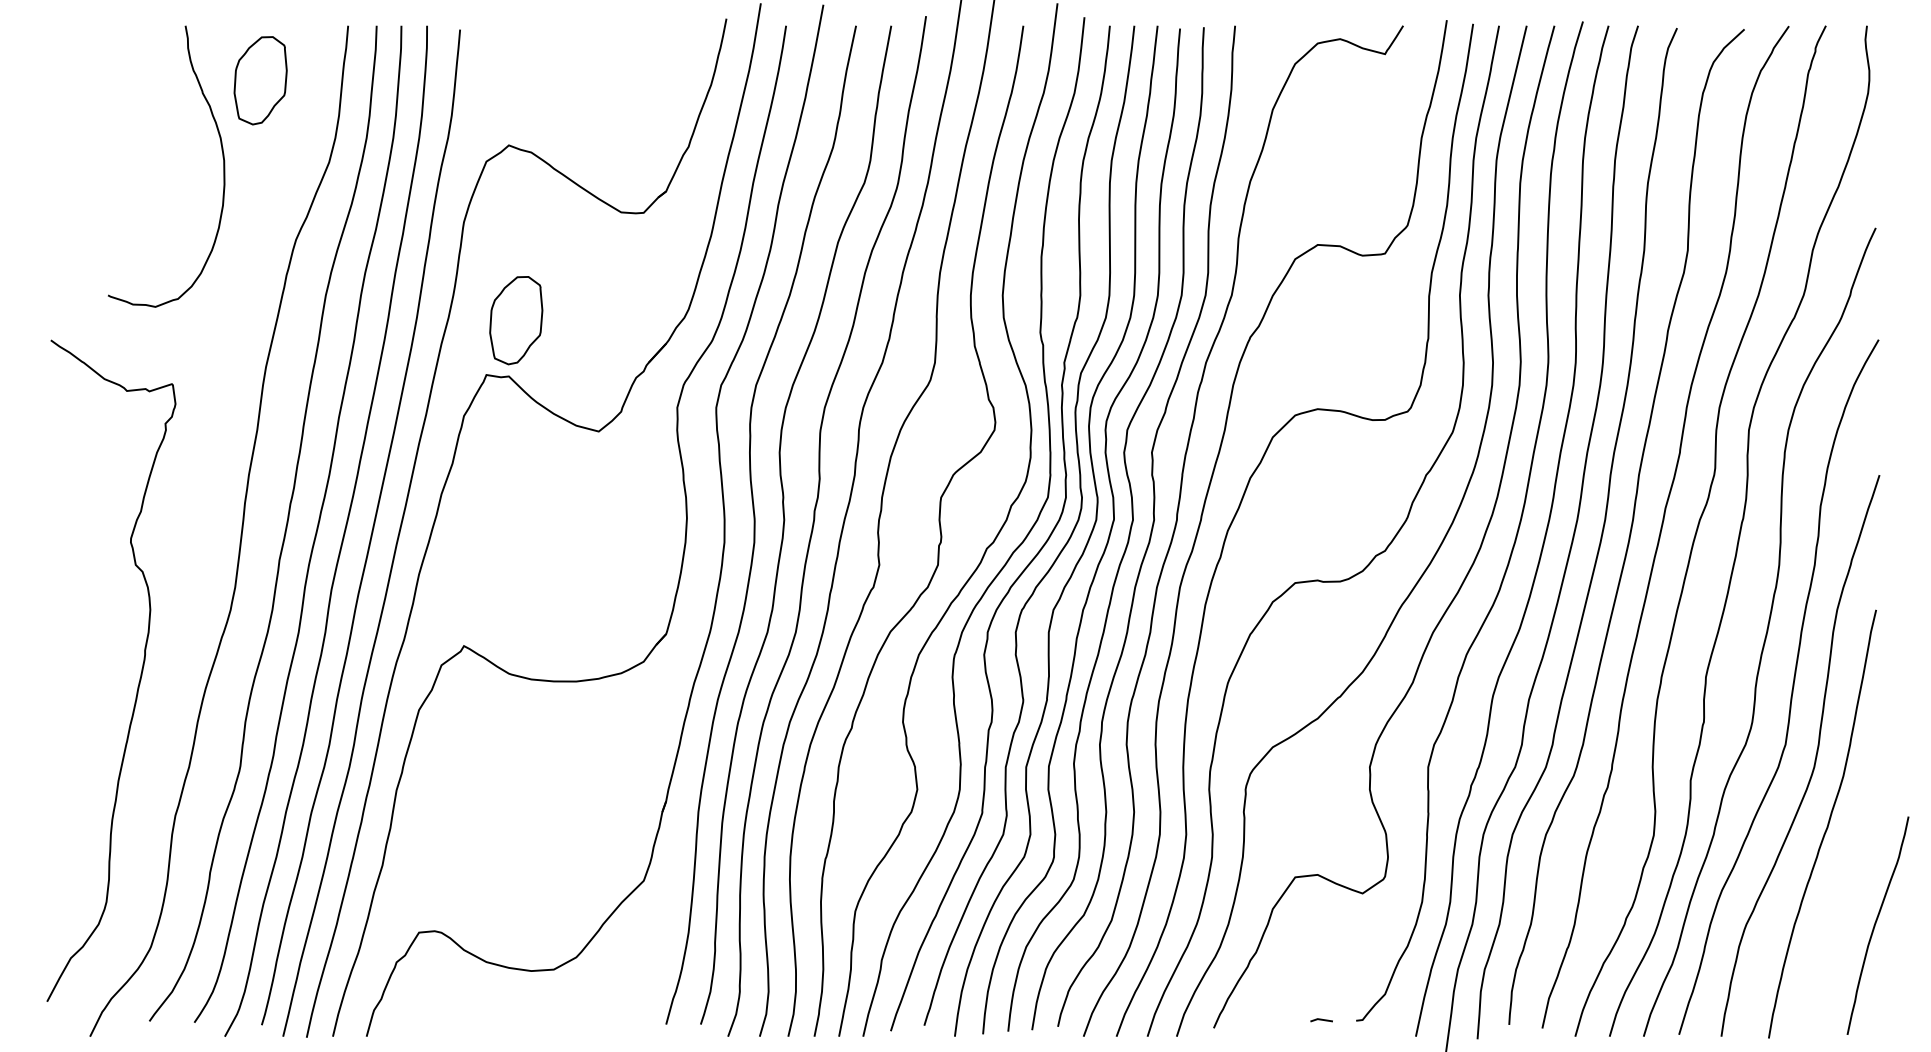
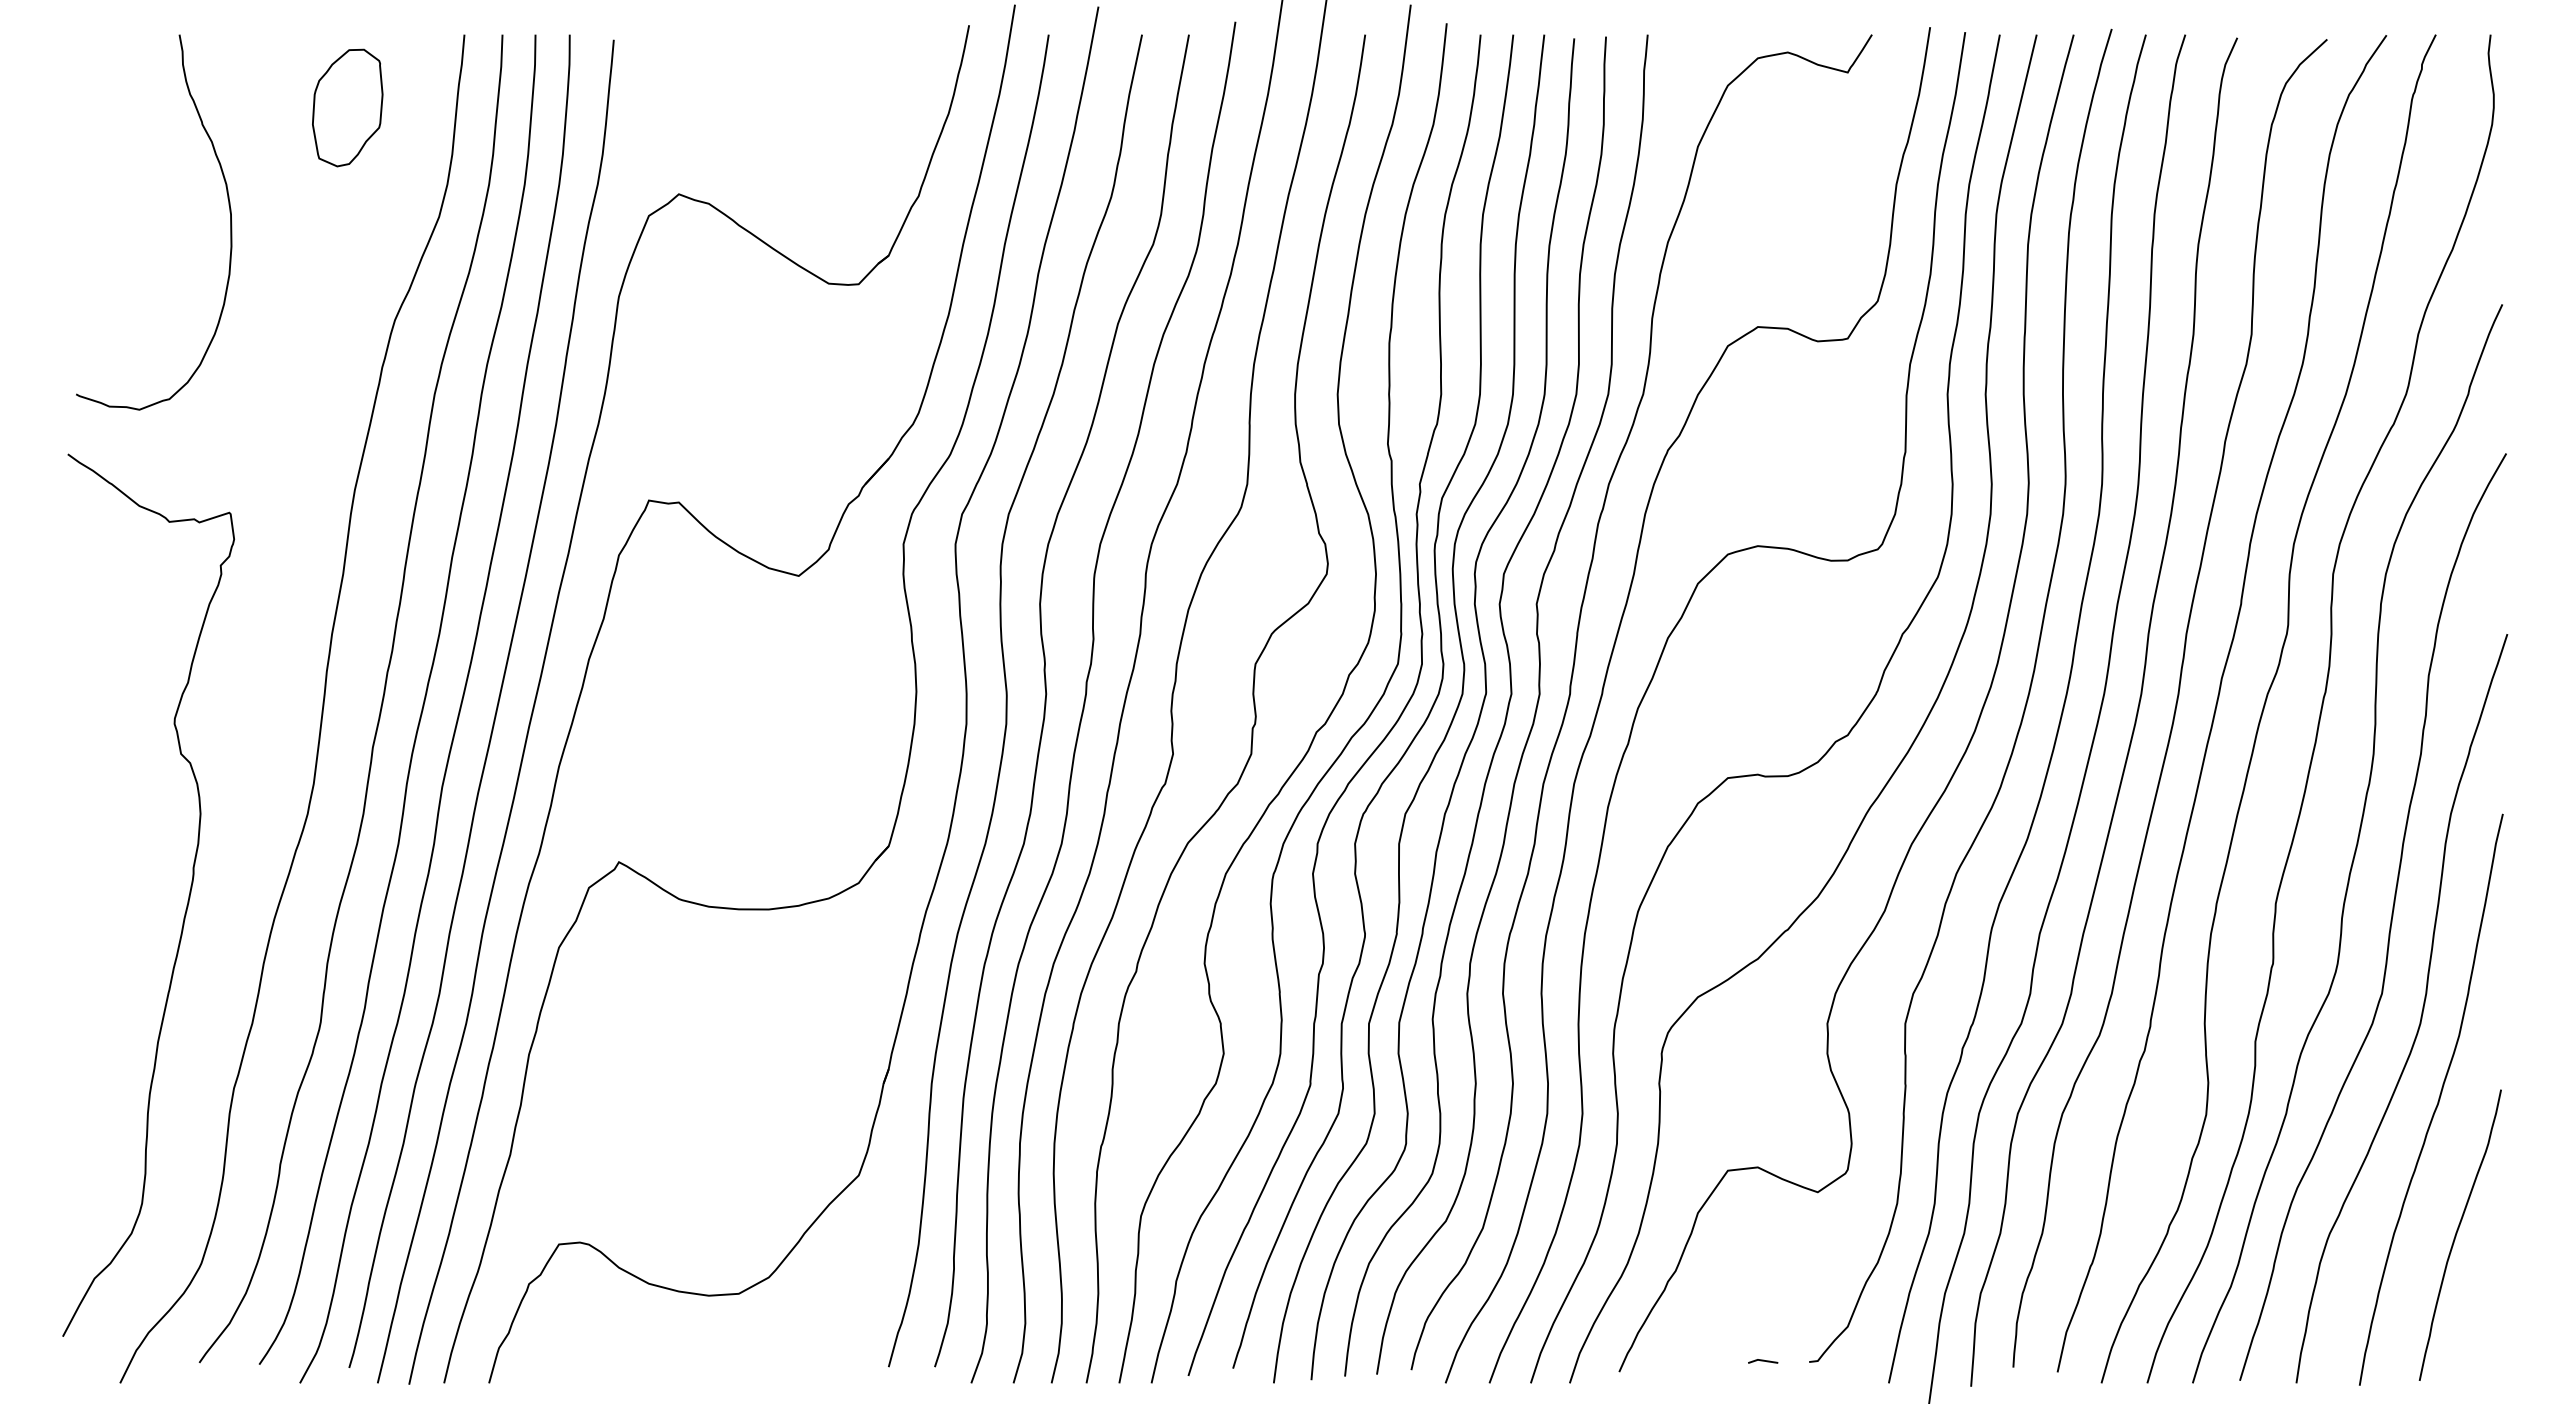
curve: (223, 159) -> (229, 212), moved
part: (516, 320) -> (688, 427), removed
curve: (1875, 924) -> (2457, 1233), moved

